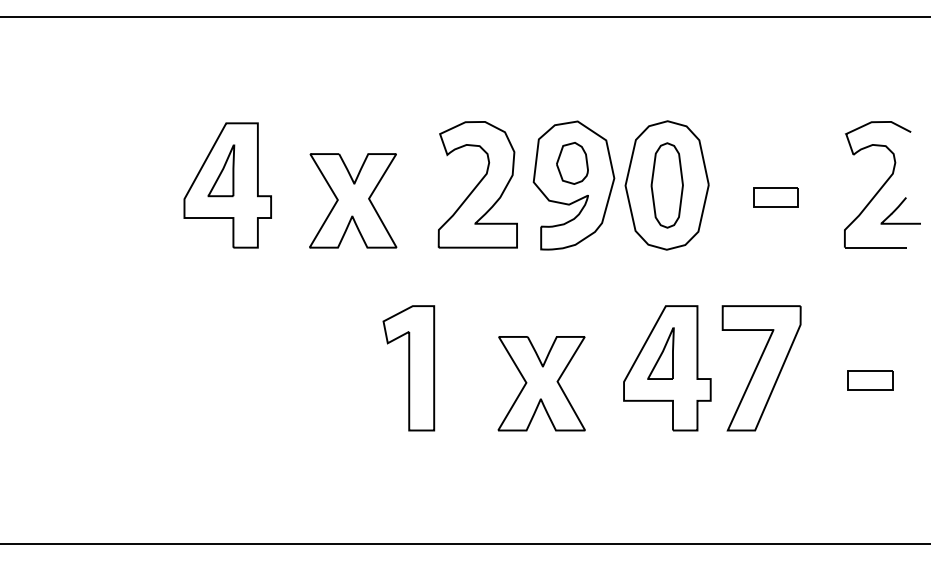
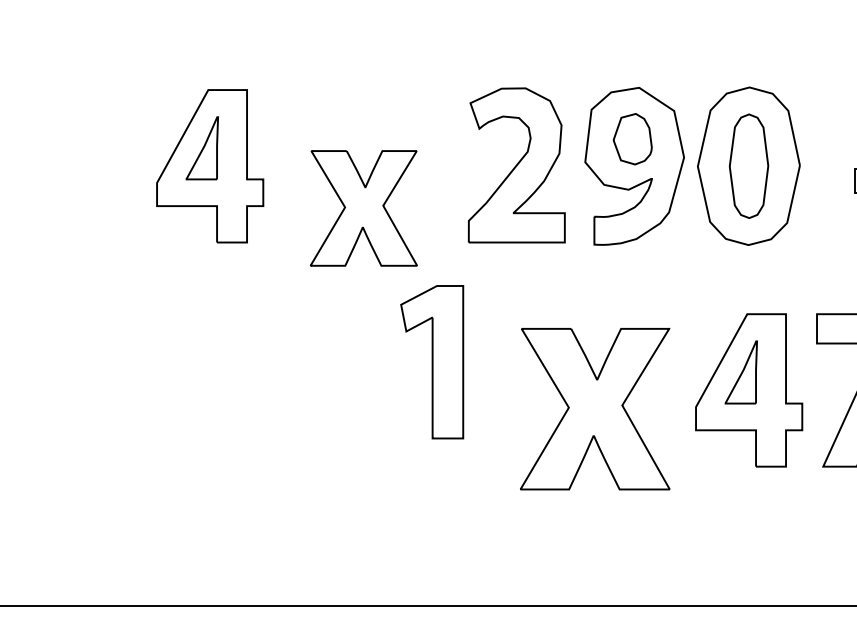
part: (353, 200) -> (364, 207), moved
part: (408, 368) -> (431, 362), moved
part: (541, 383) -> (594, 409), size x1.4

